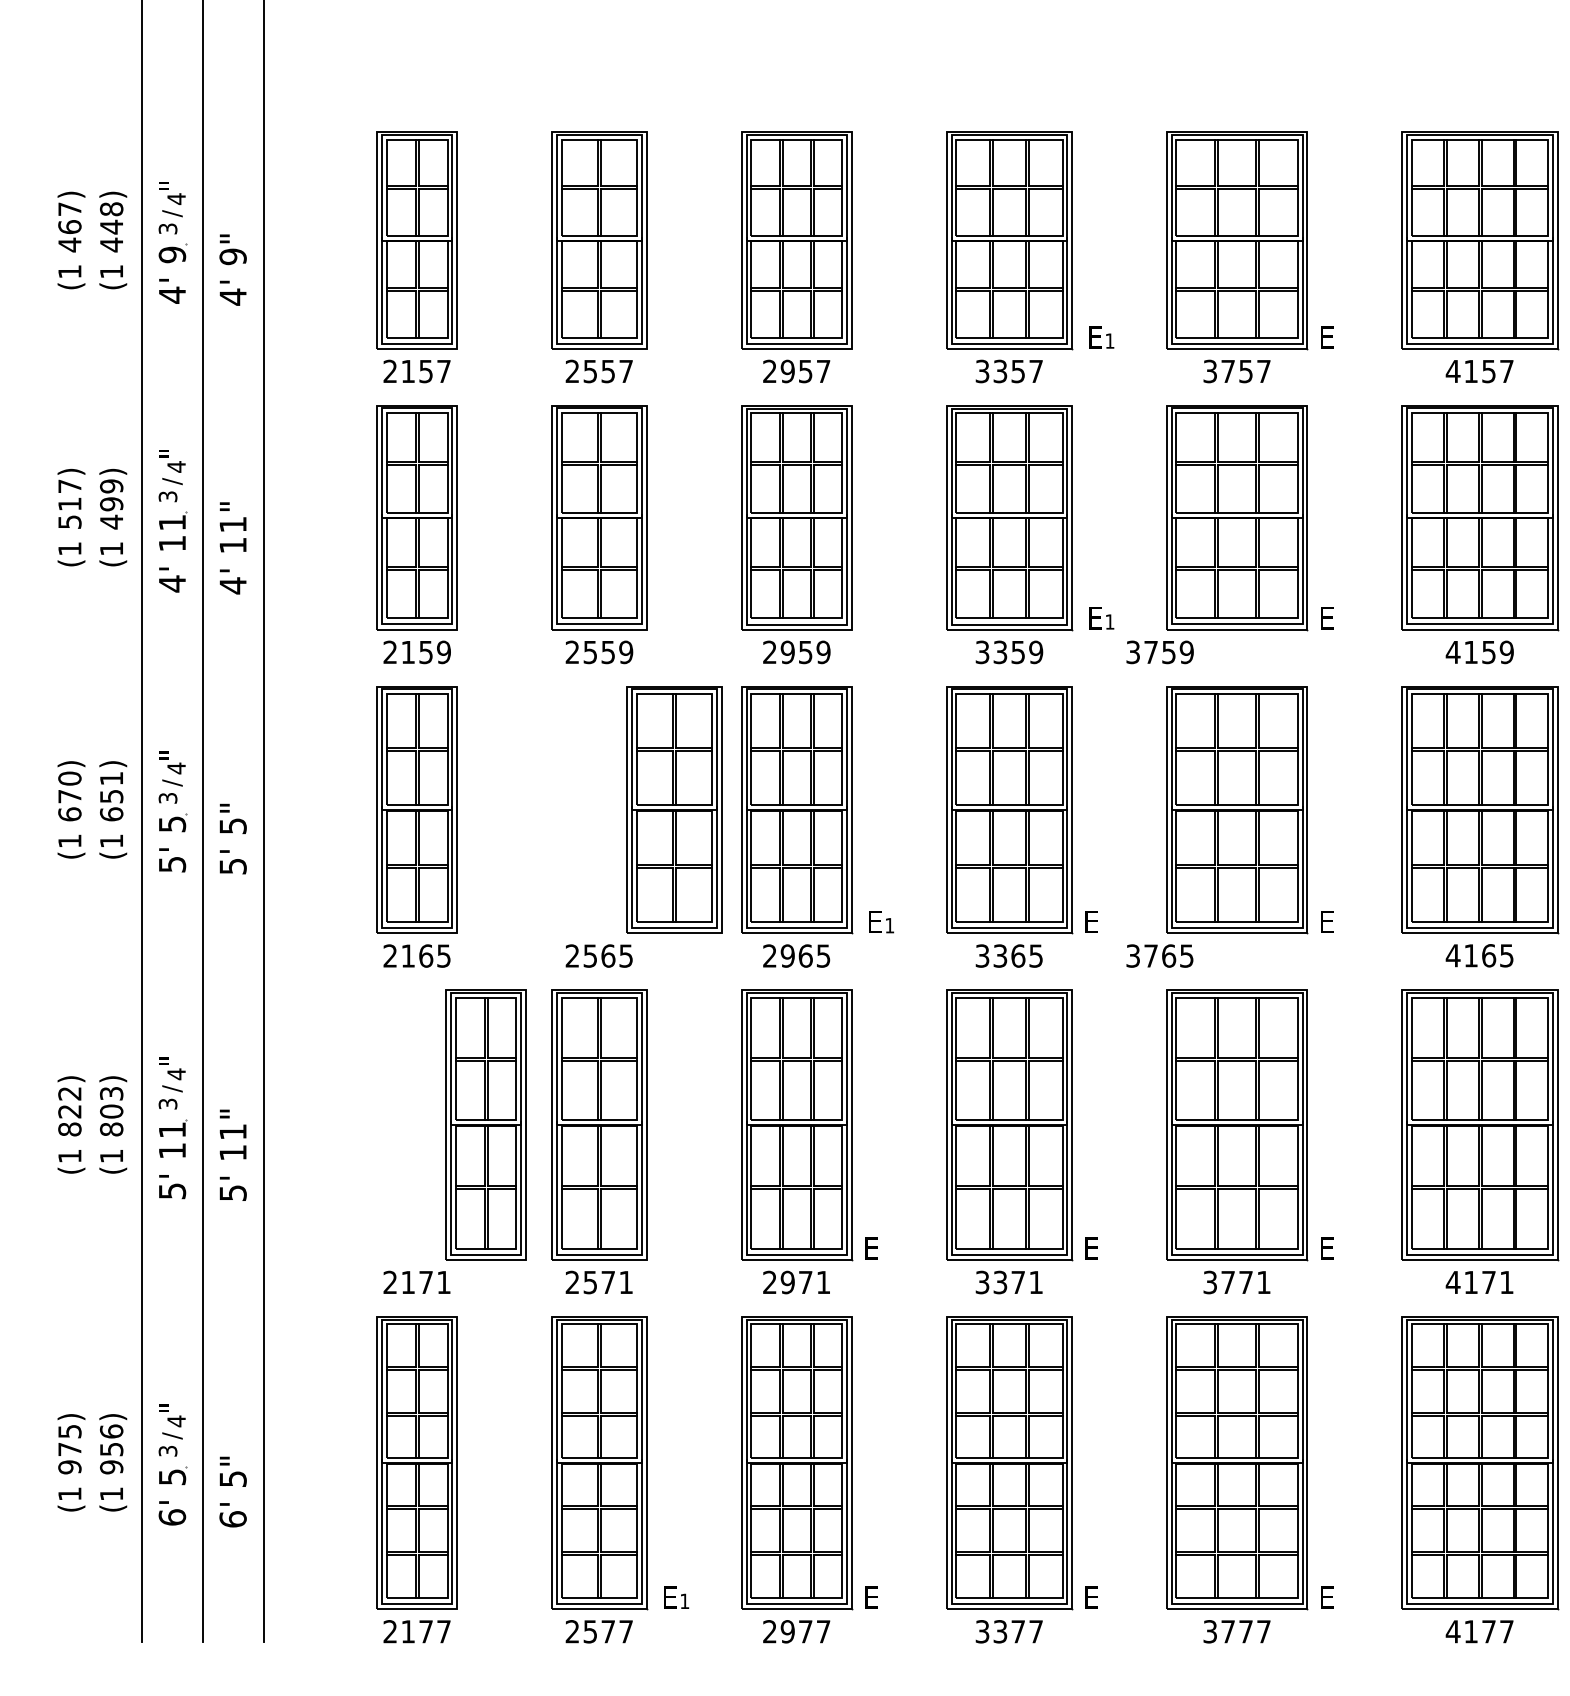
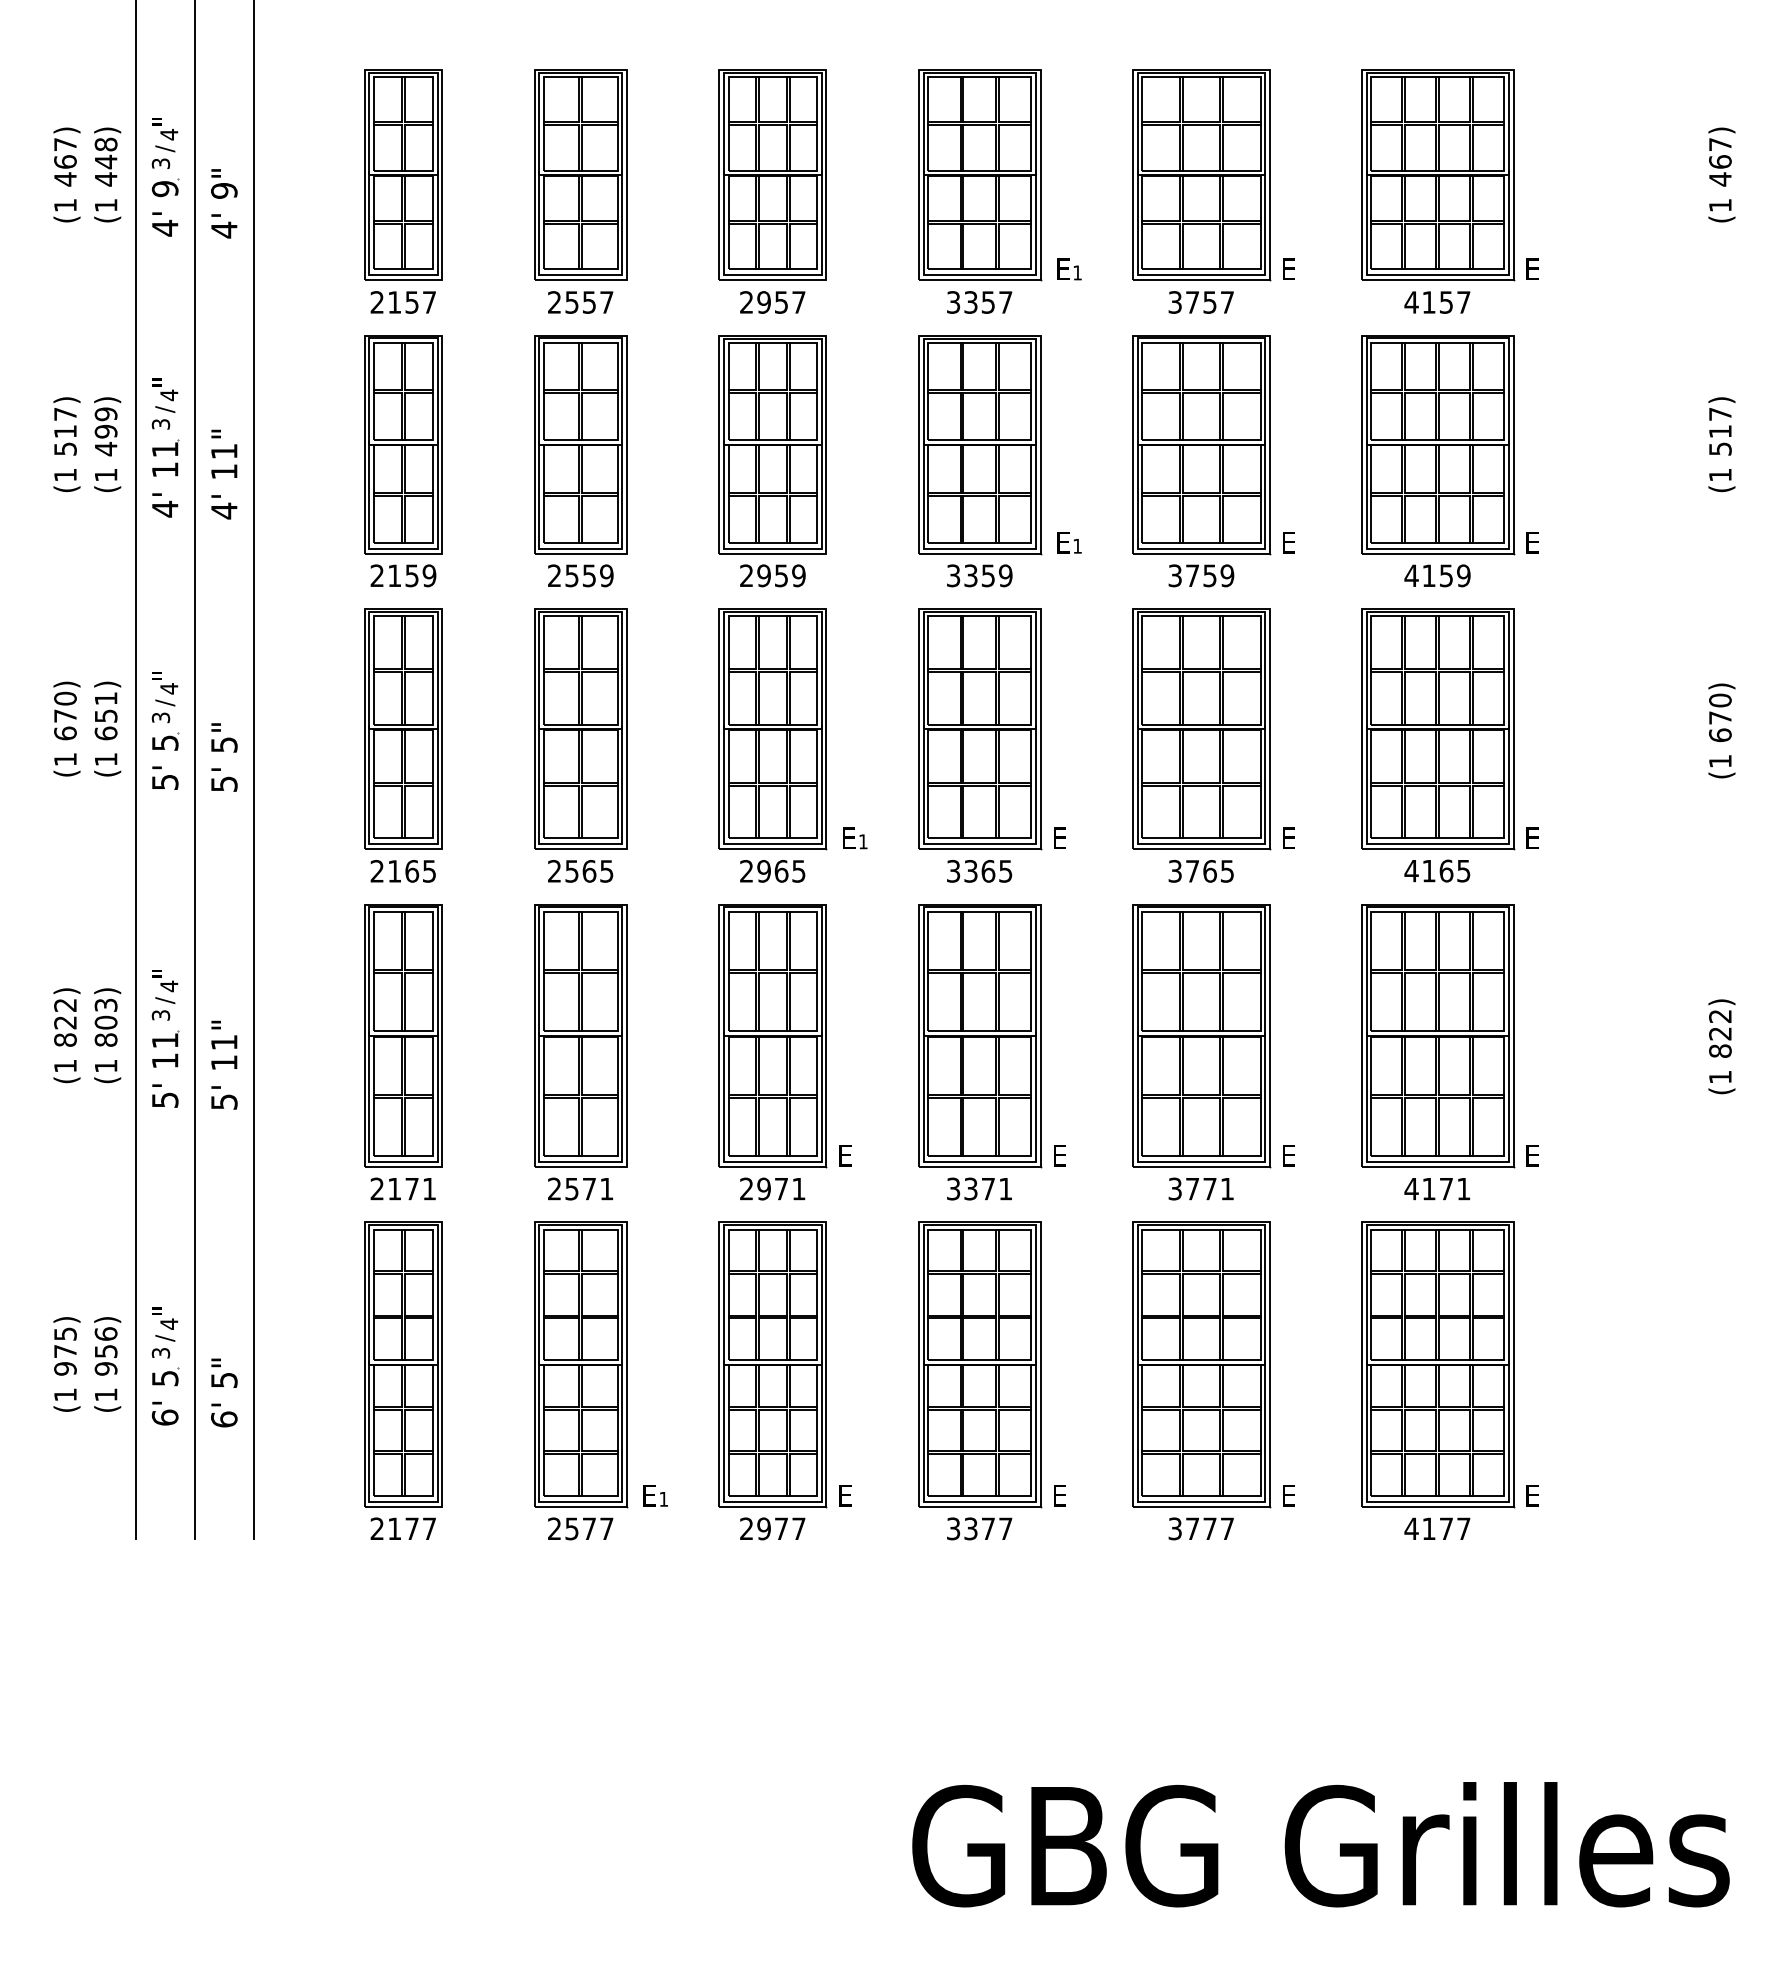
text: (1160, 652) -> (1201, 575), moved
part: (674, 809) -> (580, 728), moved
text: (1159, 956) -> (1200, 871), moved
part: (486, 1124) -> (403, 1035), moved

